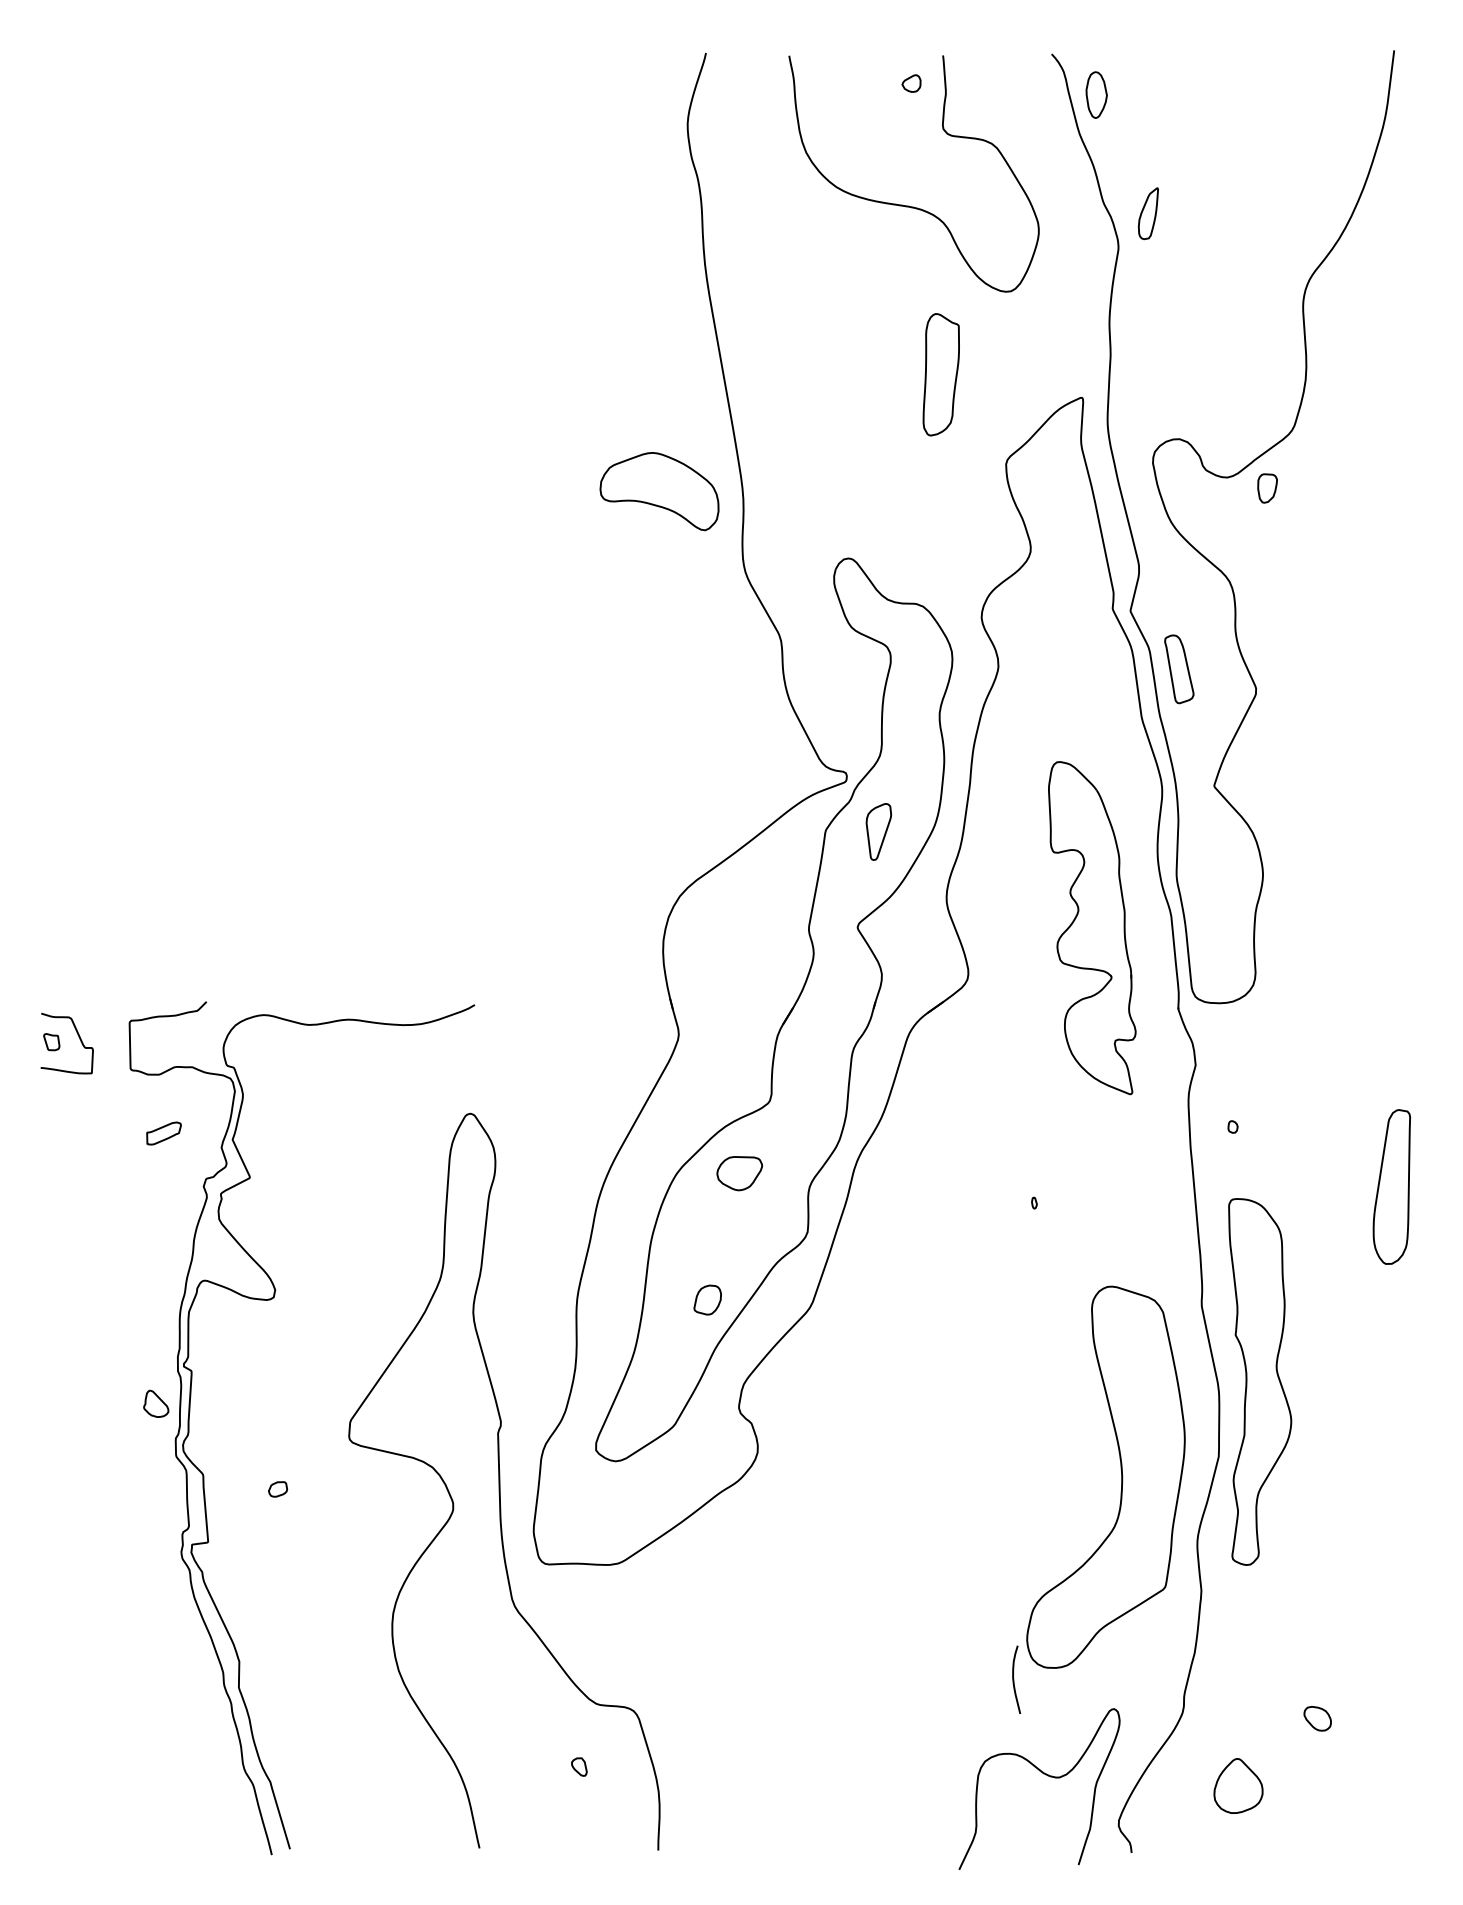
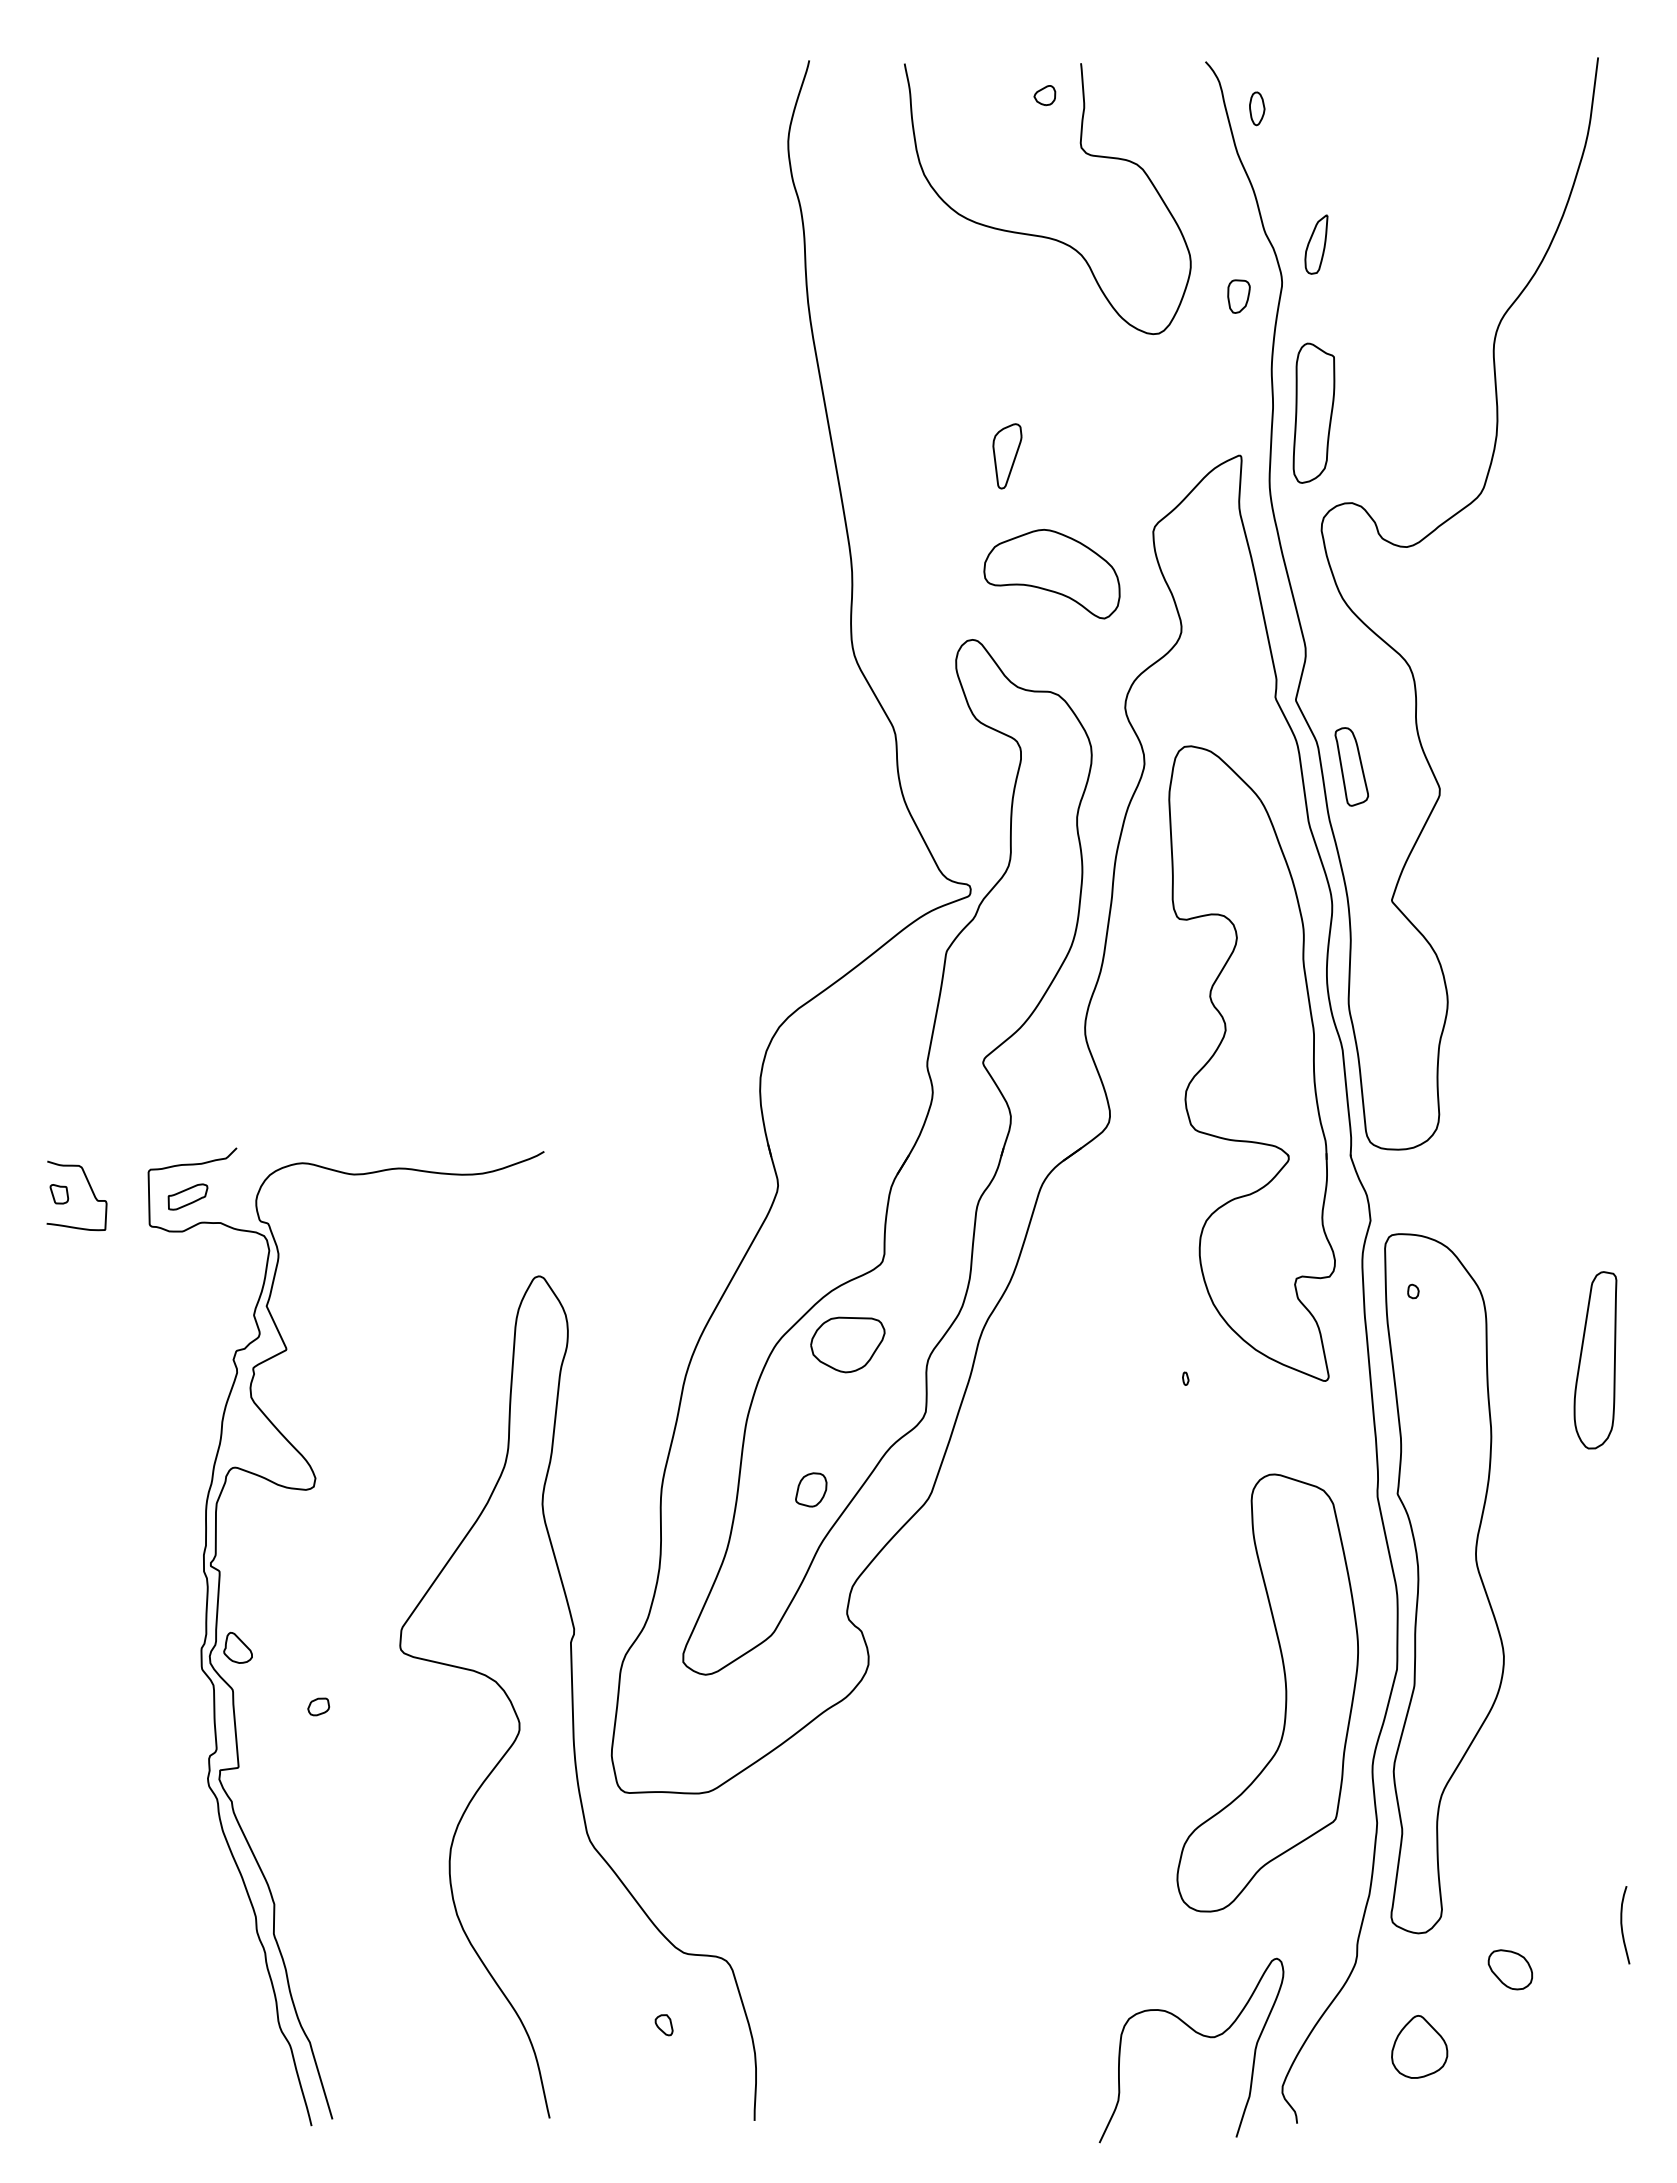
part: (1097, 94) -> (1257, 108), size x0.62
part: (940, 374) -> (1313, 412), moved
part: (1267, 488) -> (1238, 296), moved
part: (659, 491) -> (1051, 574), moved
part: (878, 832) -> (1007, 456), moved
part: (1091, 928) -> (1251, 1063), size x1.67
part: (163, 1133) -> (187, 1196), moved
part: (739, 1173) -> (847, 1344), size x1.43
part: (1260, 1381) -> (1444, 1583), size x1.67
part: (155, 1403) -> (237, 1647), moved
curve: (1014, 1680) -> (1622, 1925), moved
part: (1317, 1718) -> (1510, 1969), size x1.43

